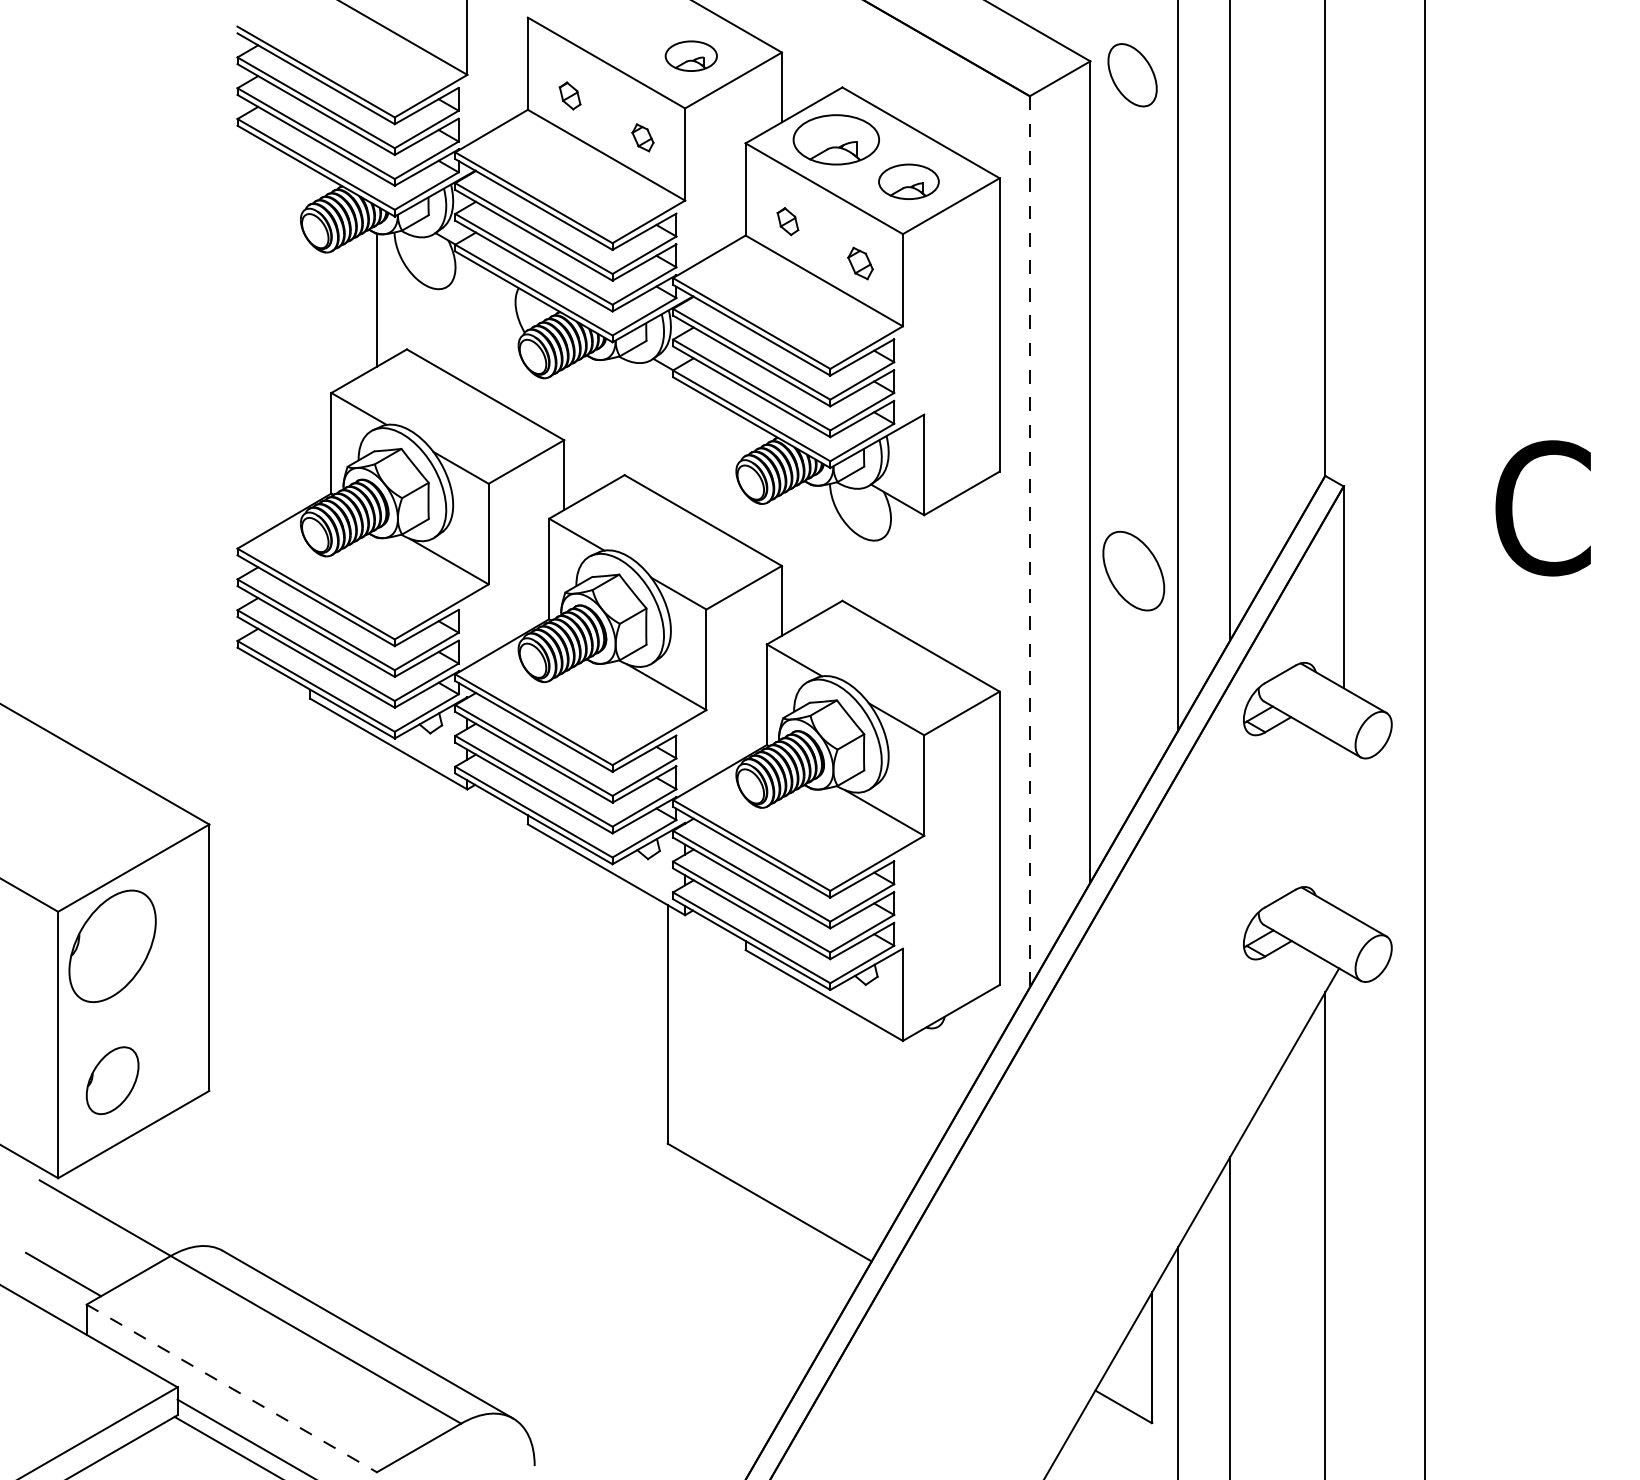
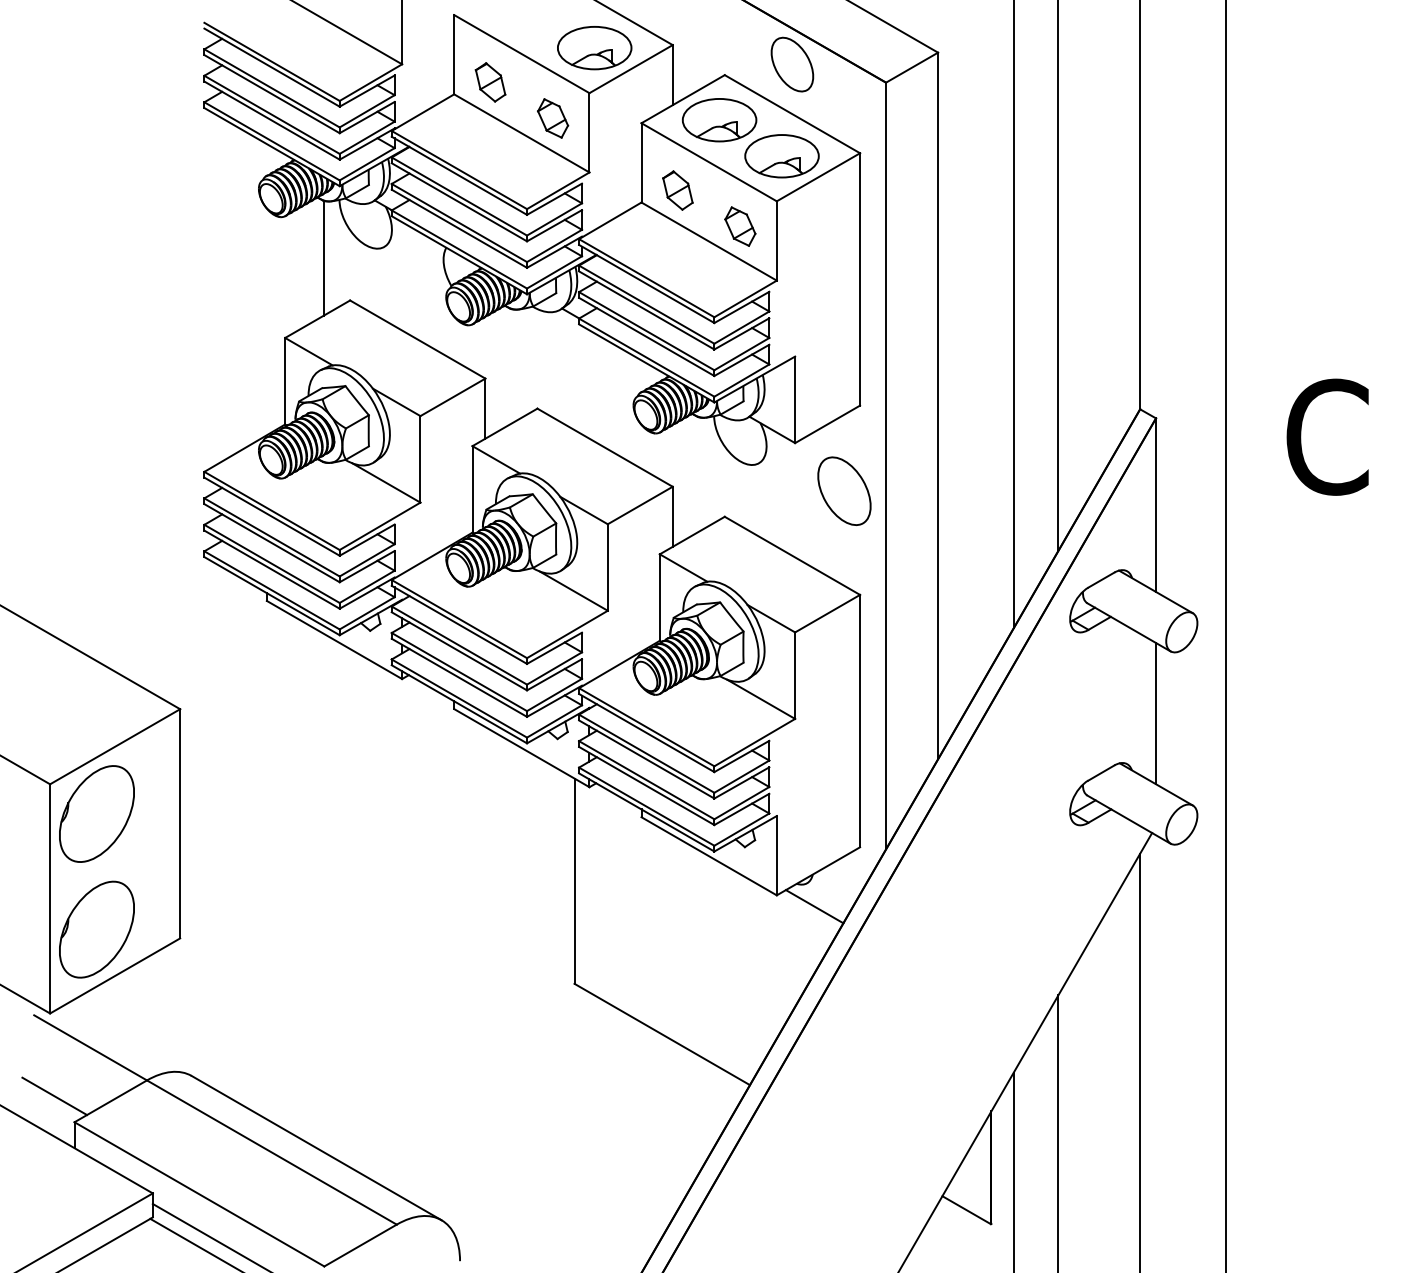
part: (690, 56) -> (594, 48), size x1.67
part: (1132, 75) -> (792, 64), moved
part: (570, 96) -> (490, 82), size x1.67
part: (643, 137) -> (553, 118), size x1.67
part: (908, 182) -> (781, 156), size x1.43
part: (787, 221) -> (677, 190), size x1.67
part: (860, 263) -> (740, 226), size x1.43
line: (1030, 542) -> (886, 466), dashed -> solid
part: (1133, 570) -> (844, 490), moved
line: (1344, 829) -> (1156, 713), added
line: (946, 1053) -> (814, 906), added
part: (112, 1080) -> (96, 929), size x1.67
line: (231, 1388) -> (199, 1194), dashed -> solid

